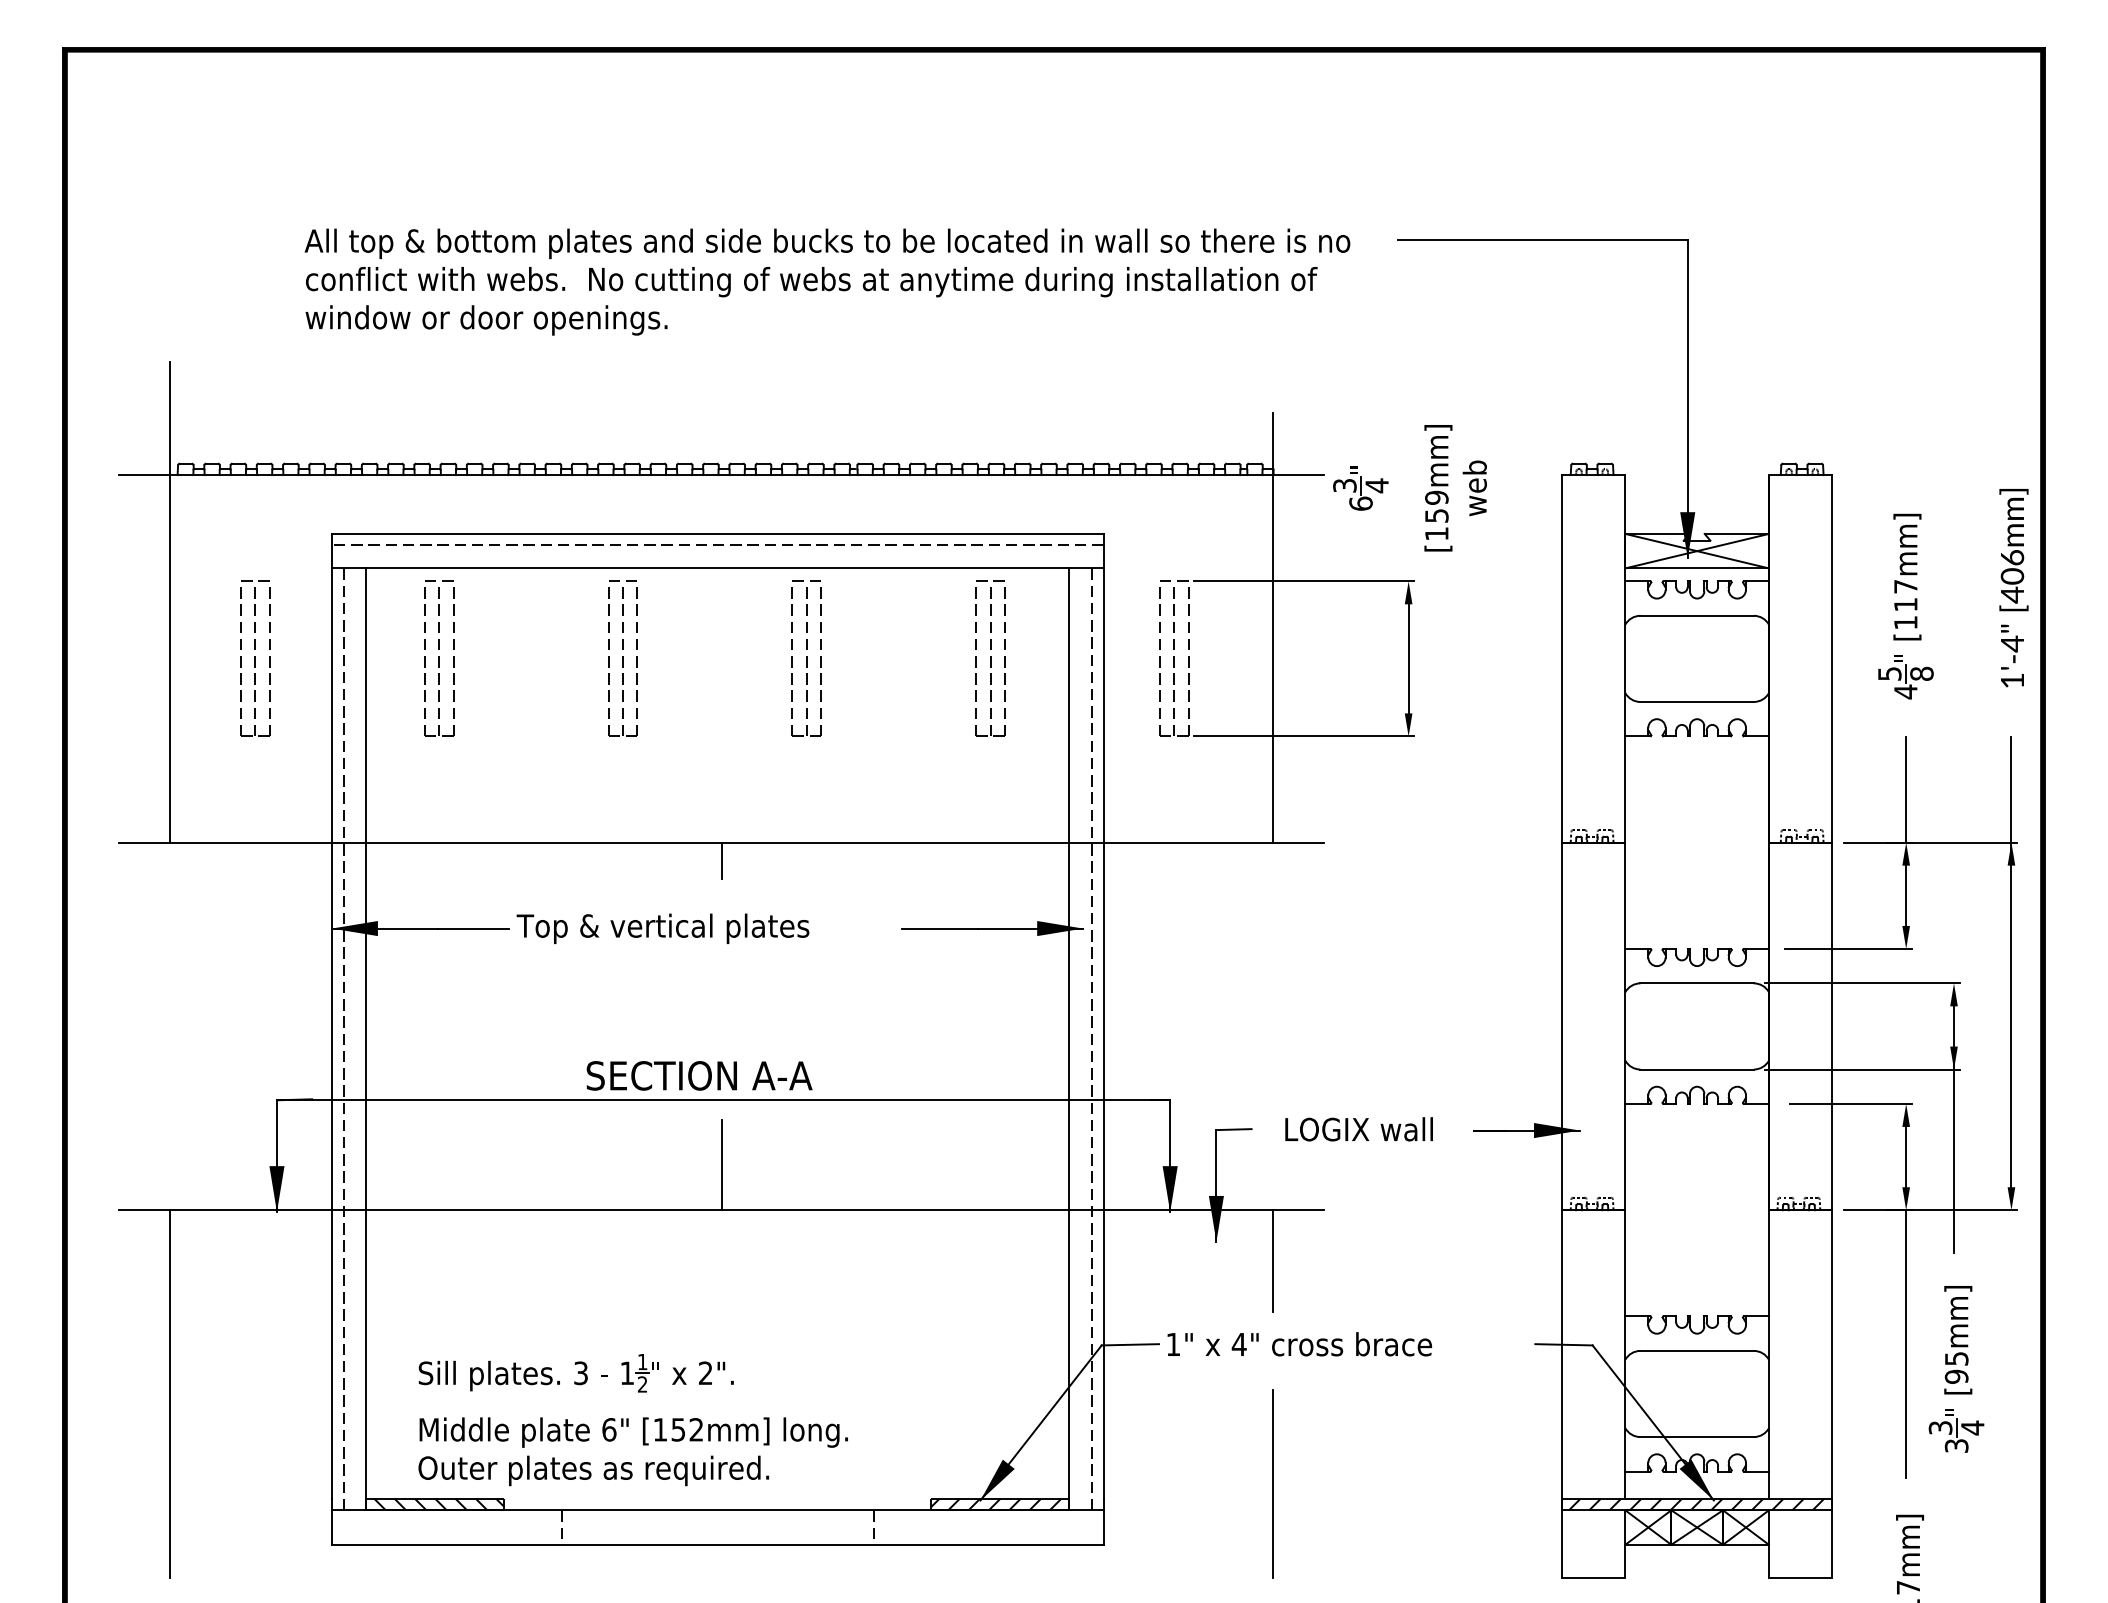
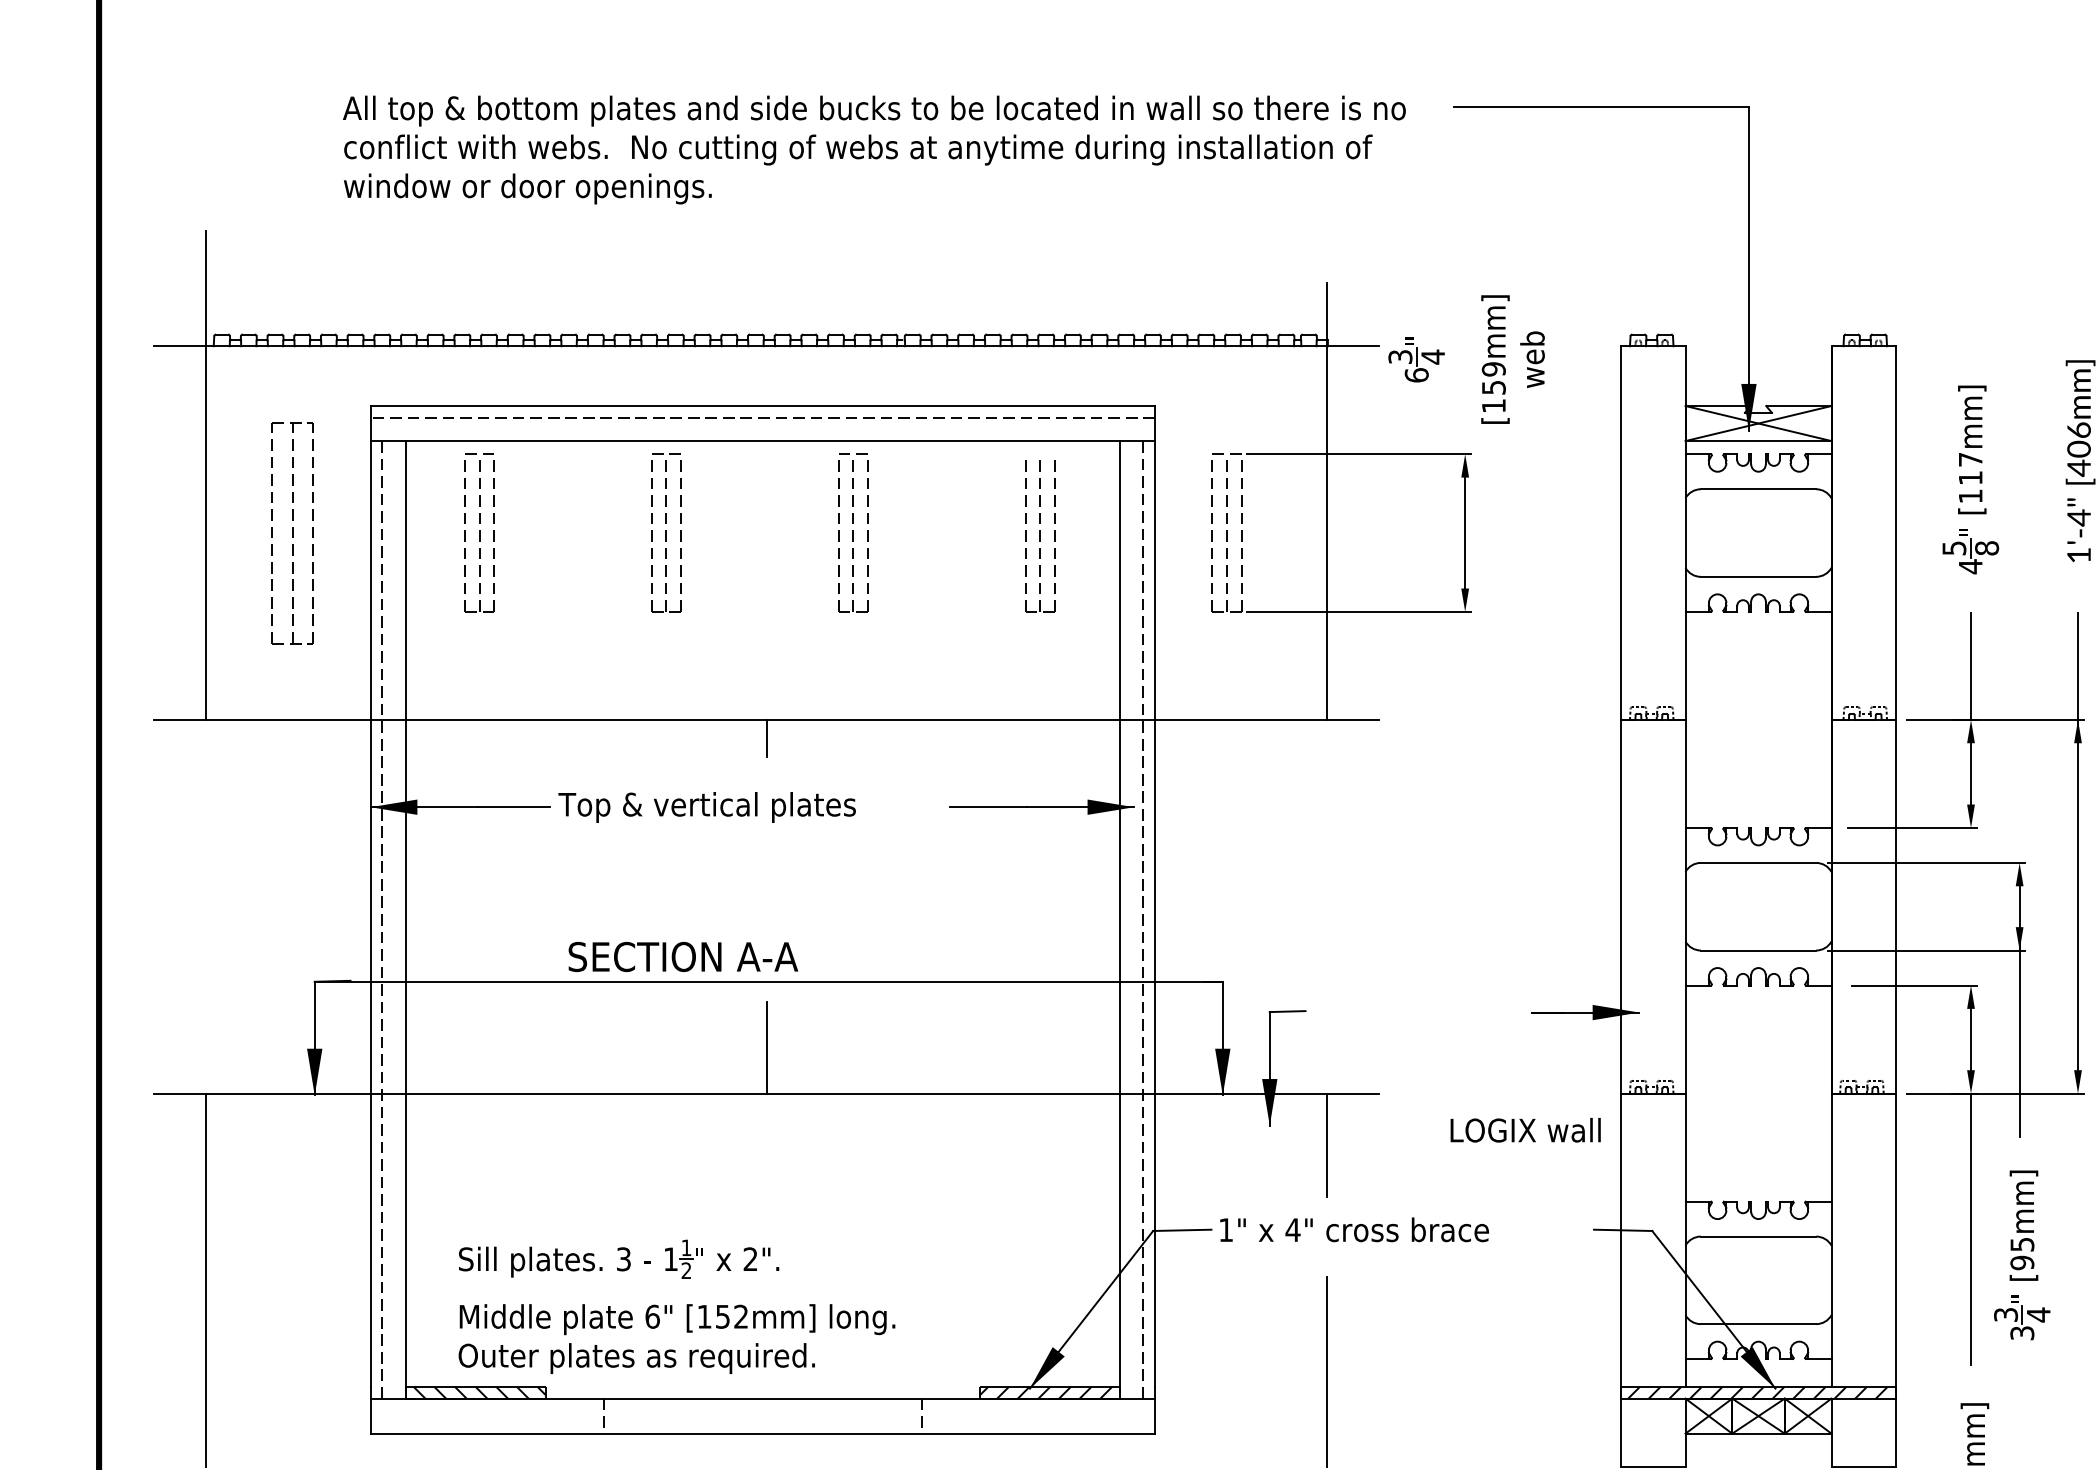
line: (990, 581) -> (1040, 454), removed
part: (255, 658) -> (292, 532), size x1.4
text: (699, 1075) -> (683, 956), moved
text: (1358, 1129) -> (1525, 1130), moved

